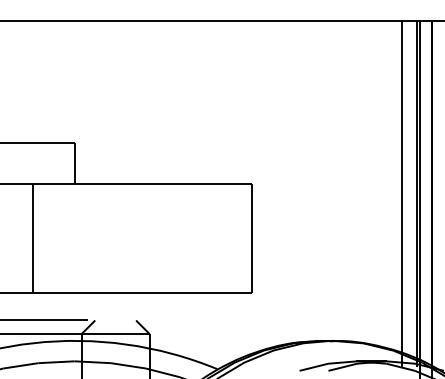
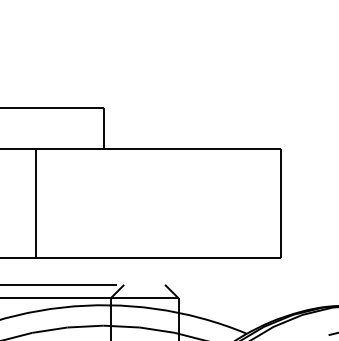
line: (32, 238) -> (35, 202), moved

